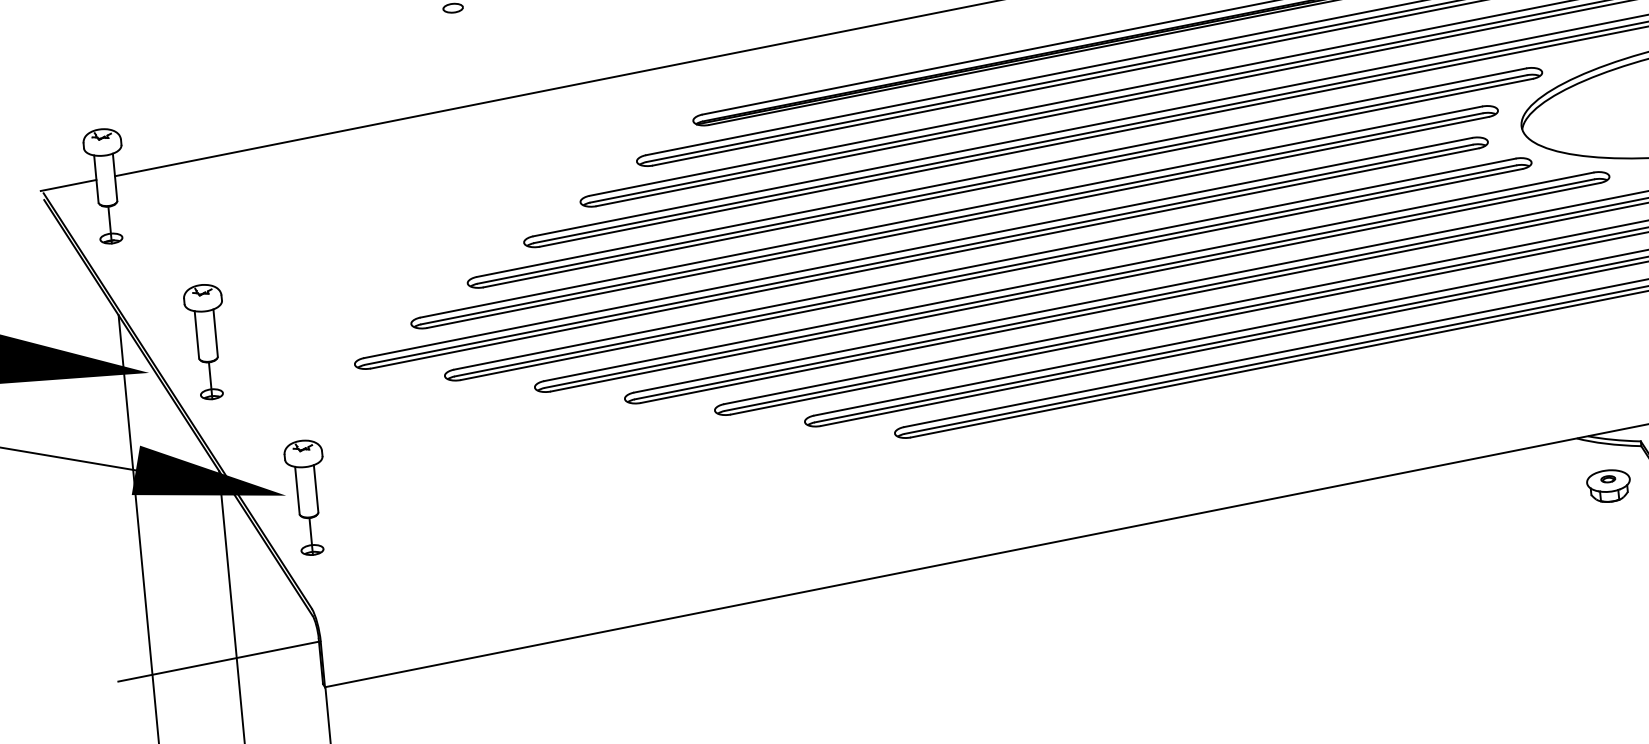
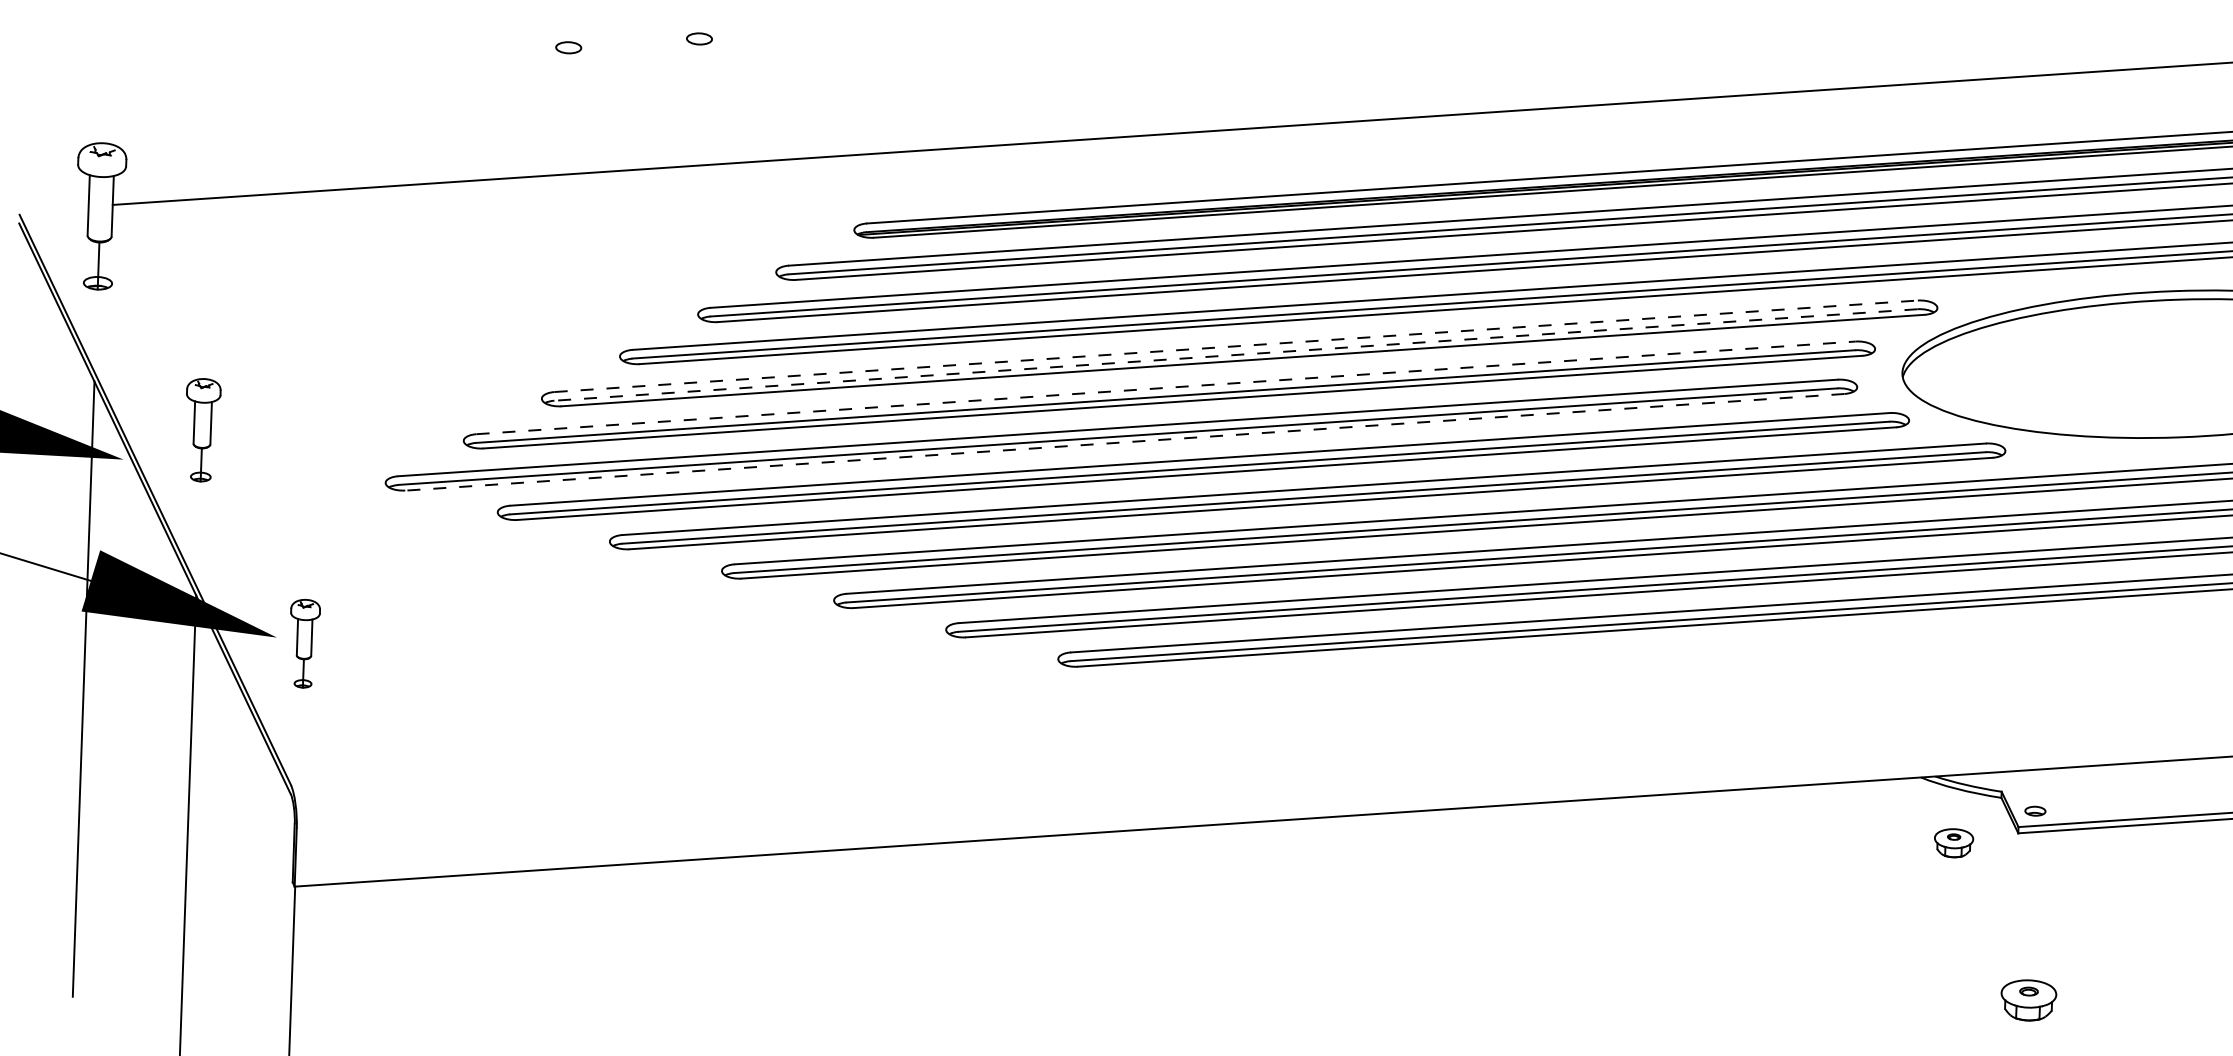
line: (1001, 172) -> (1236, 346), solid -> dashed
line: (1001, 179) -> (1235, 355), solid -> dashed
line: (68, 185) -> (52, 208), removed
line: (951, 211) -> (1166, 387), solid -> dashed
line: (924, 258) -> (1124, 442), solid -> dashed
part: (208, 342) -> (203, 430), size x0.7
part: (1608, 486) -> (1953, 843), size x0.7
part: (308, 497) -> (305, 643), size x0.6
line: (218, 661) -> (163, 836), removed

